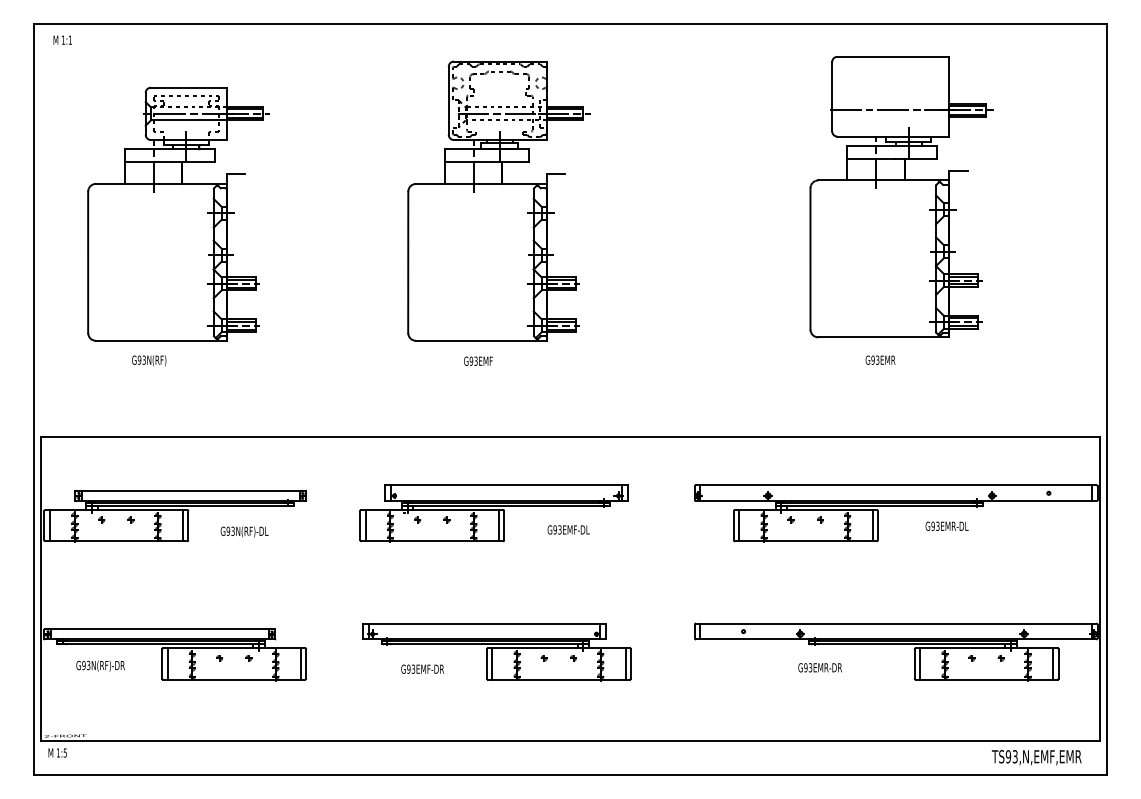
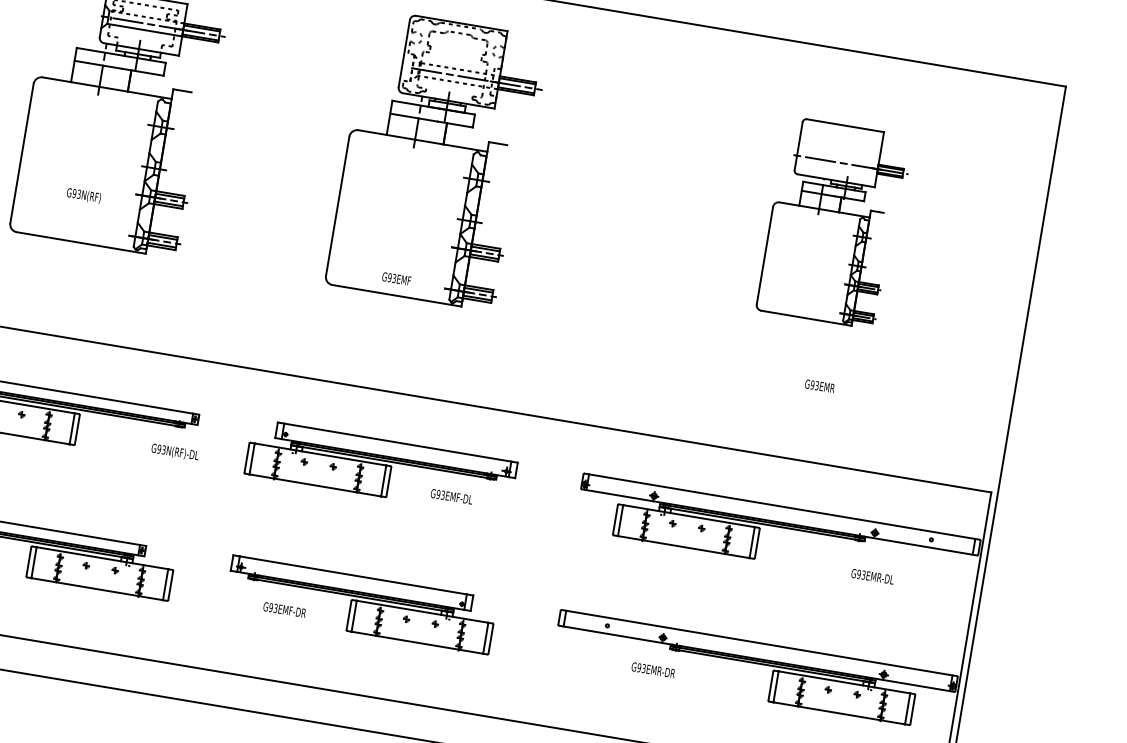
part: (901, 197) -> (834, 223), size x0.7
text: (880, 359) -> (819, 385), moved
text: (149, 360) -> (84, 195), moved
text: (478, 360) -> (396, 278), moved
text: (946, 525) -> (872, 575), moved
text: (244, 531) -> (175, 452), moved
text: (819, 667) -> (652, 669), moved

